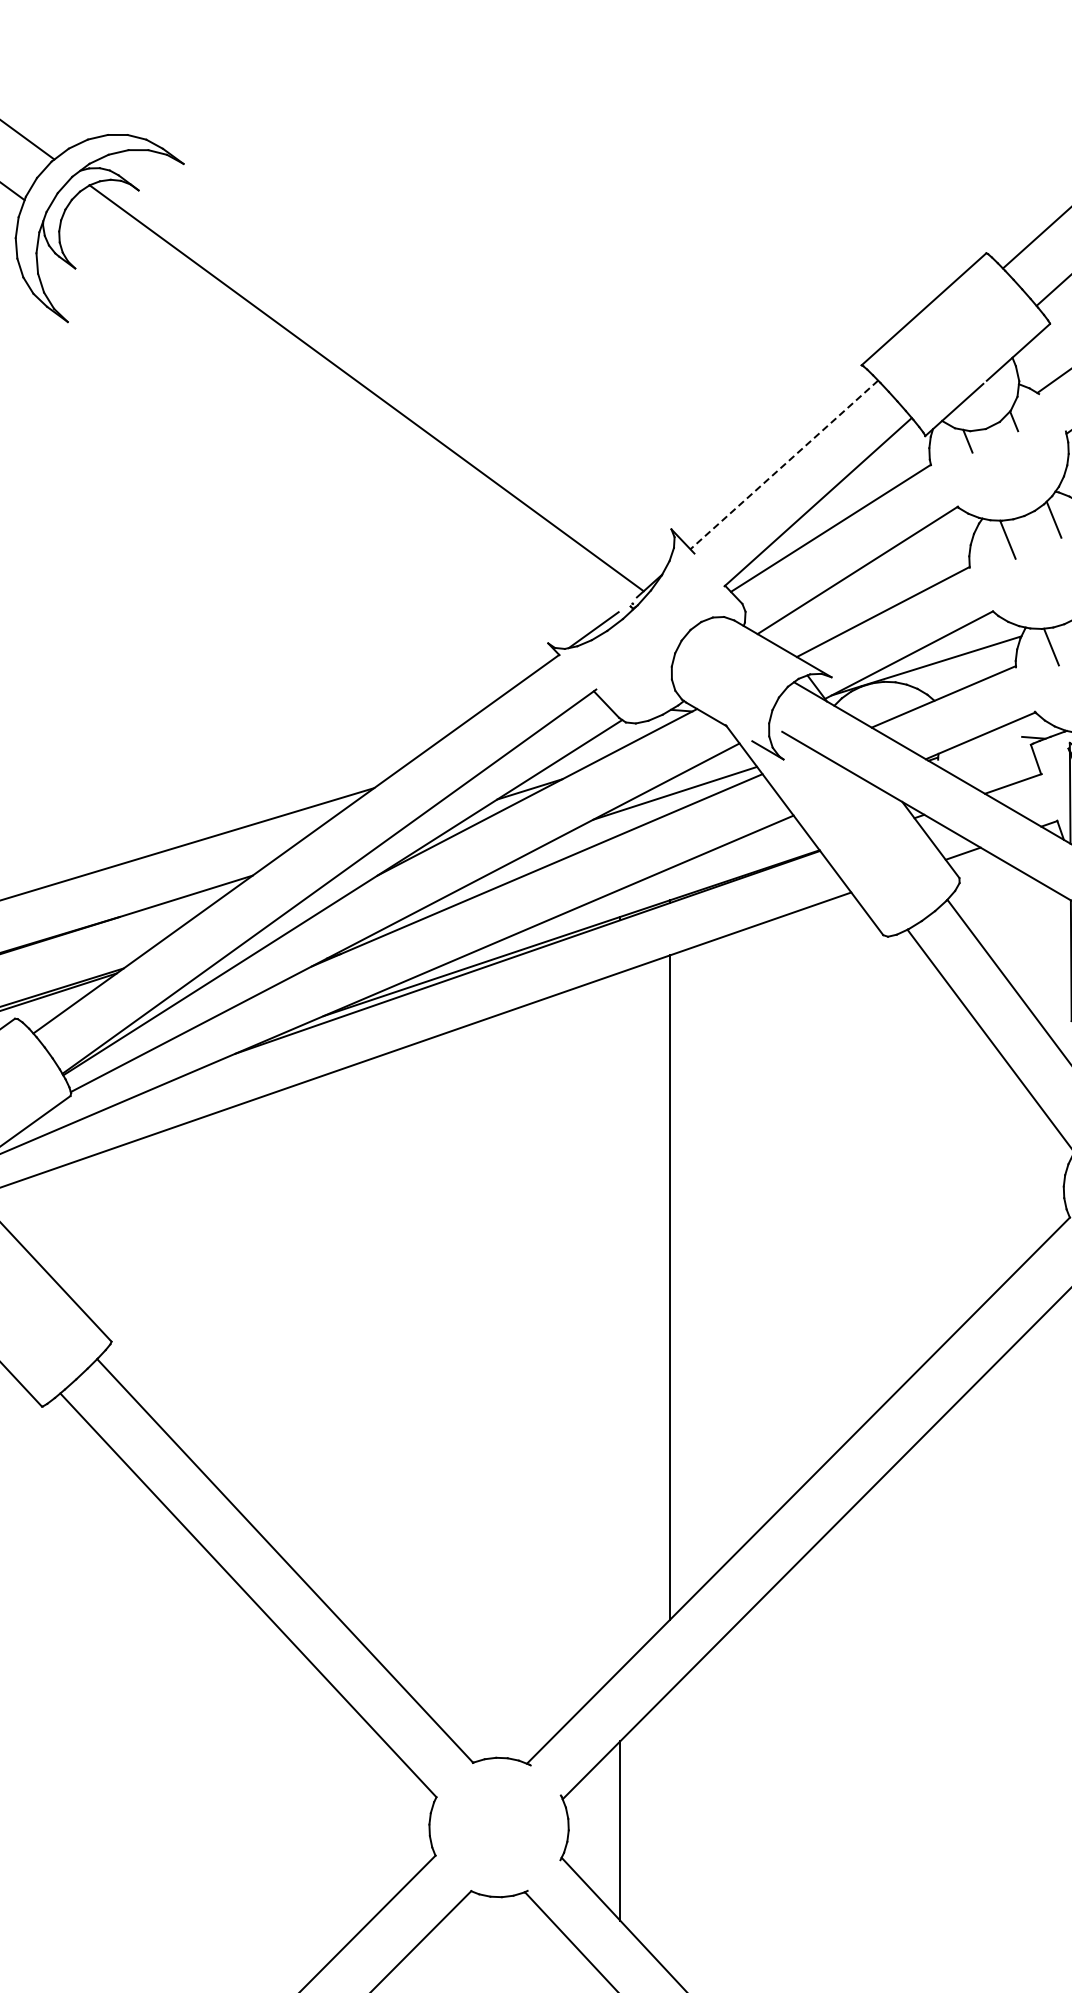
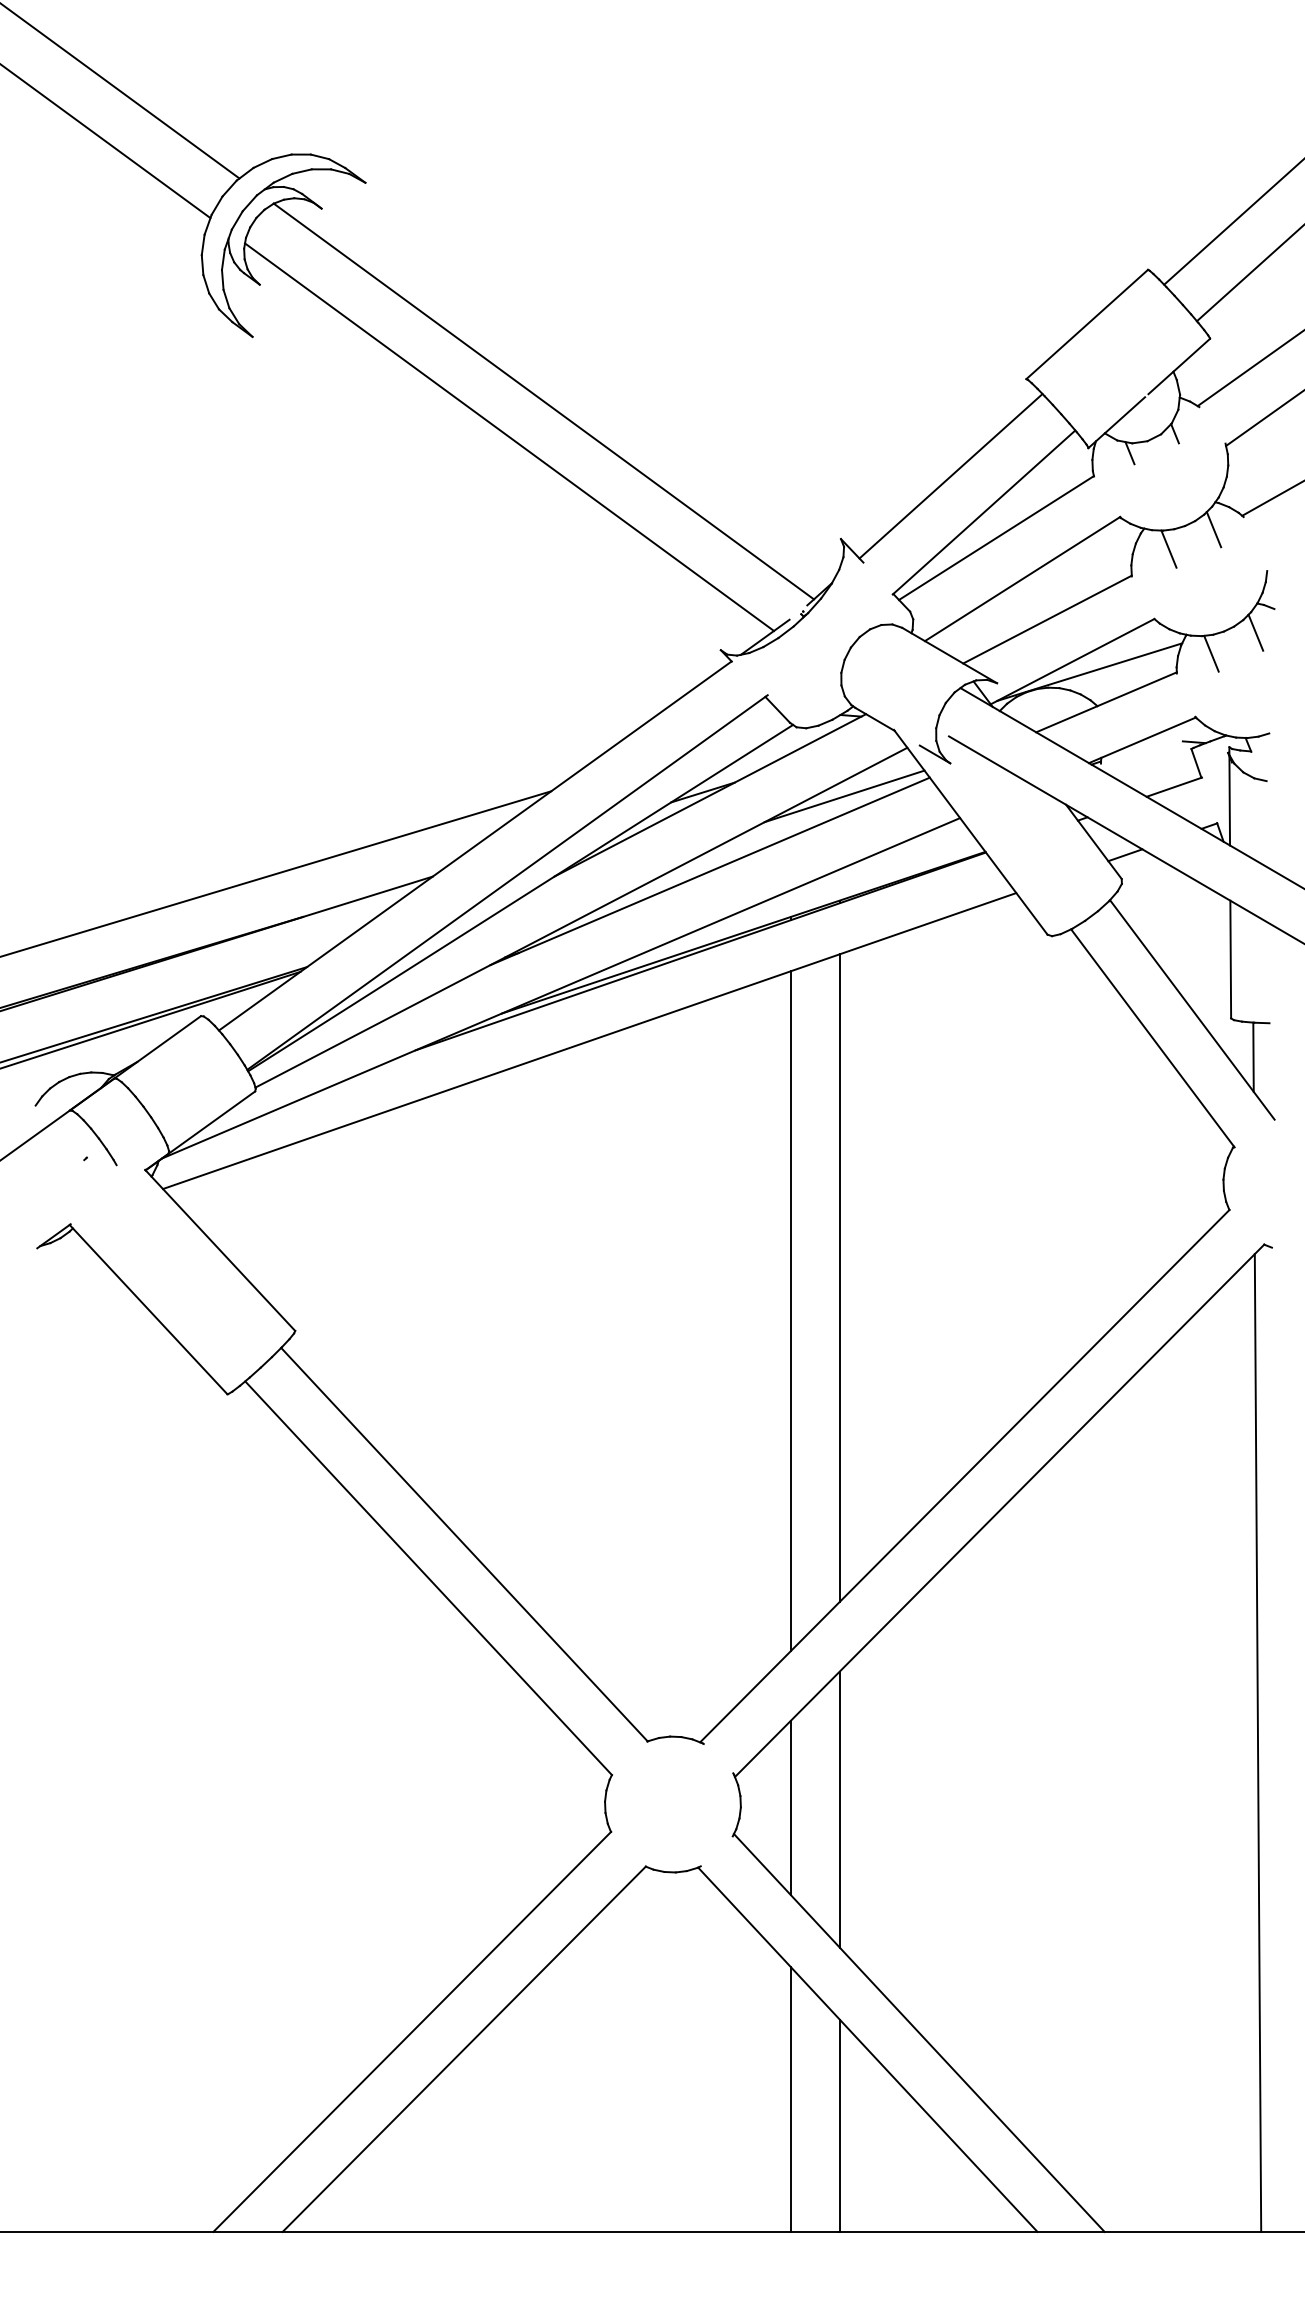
line: (331, 424) -> (509, 436), added
line: (783, 465) -> (950, 476), dashed -> solid
line: (620, 1320) -> (791, 1310), added
line: (669, 1832) -> (839, 1809), added

